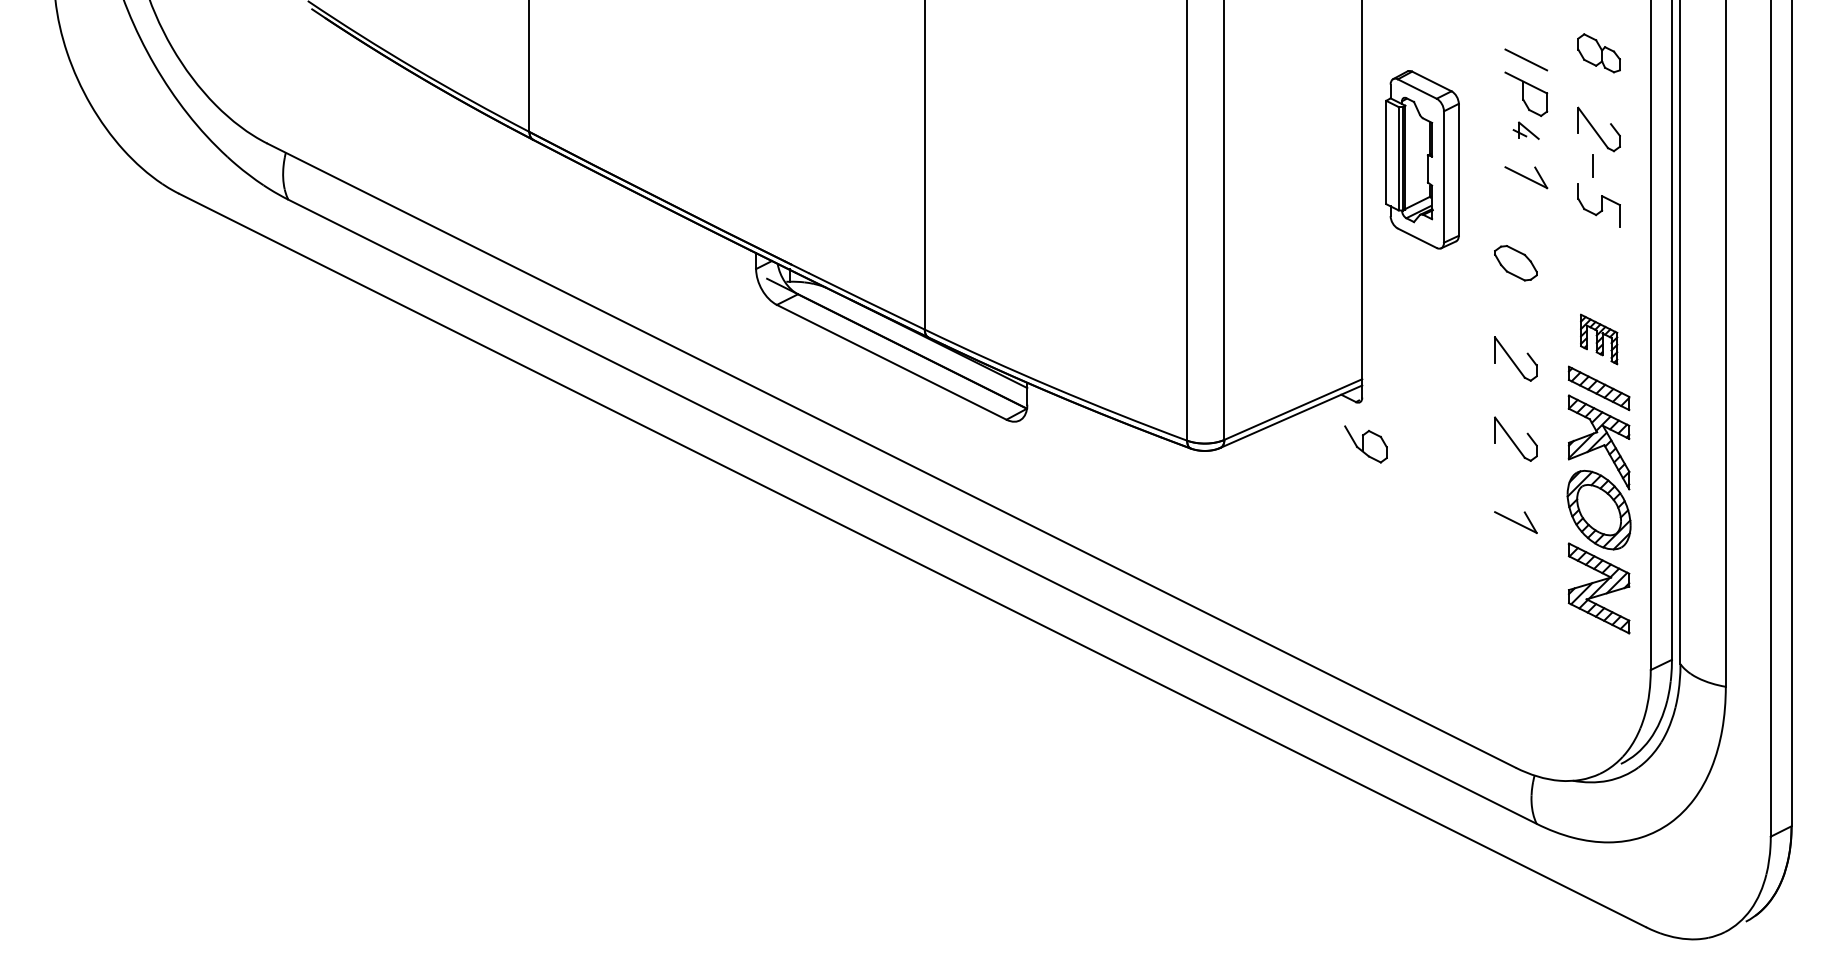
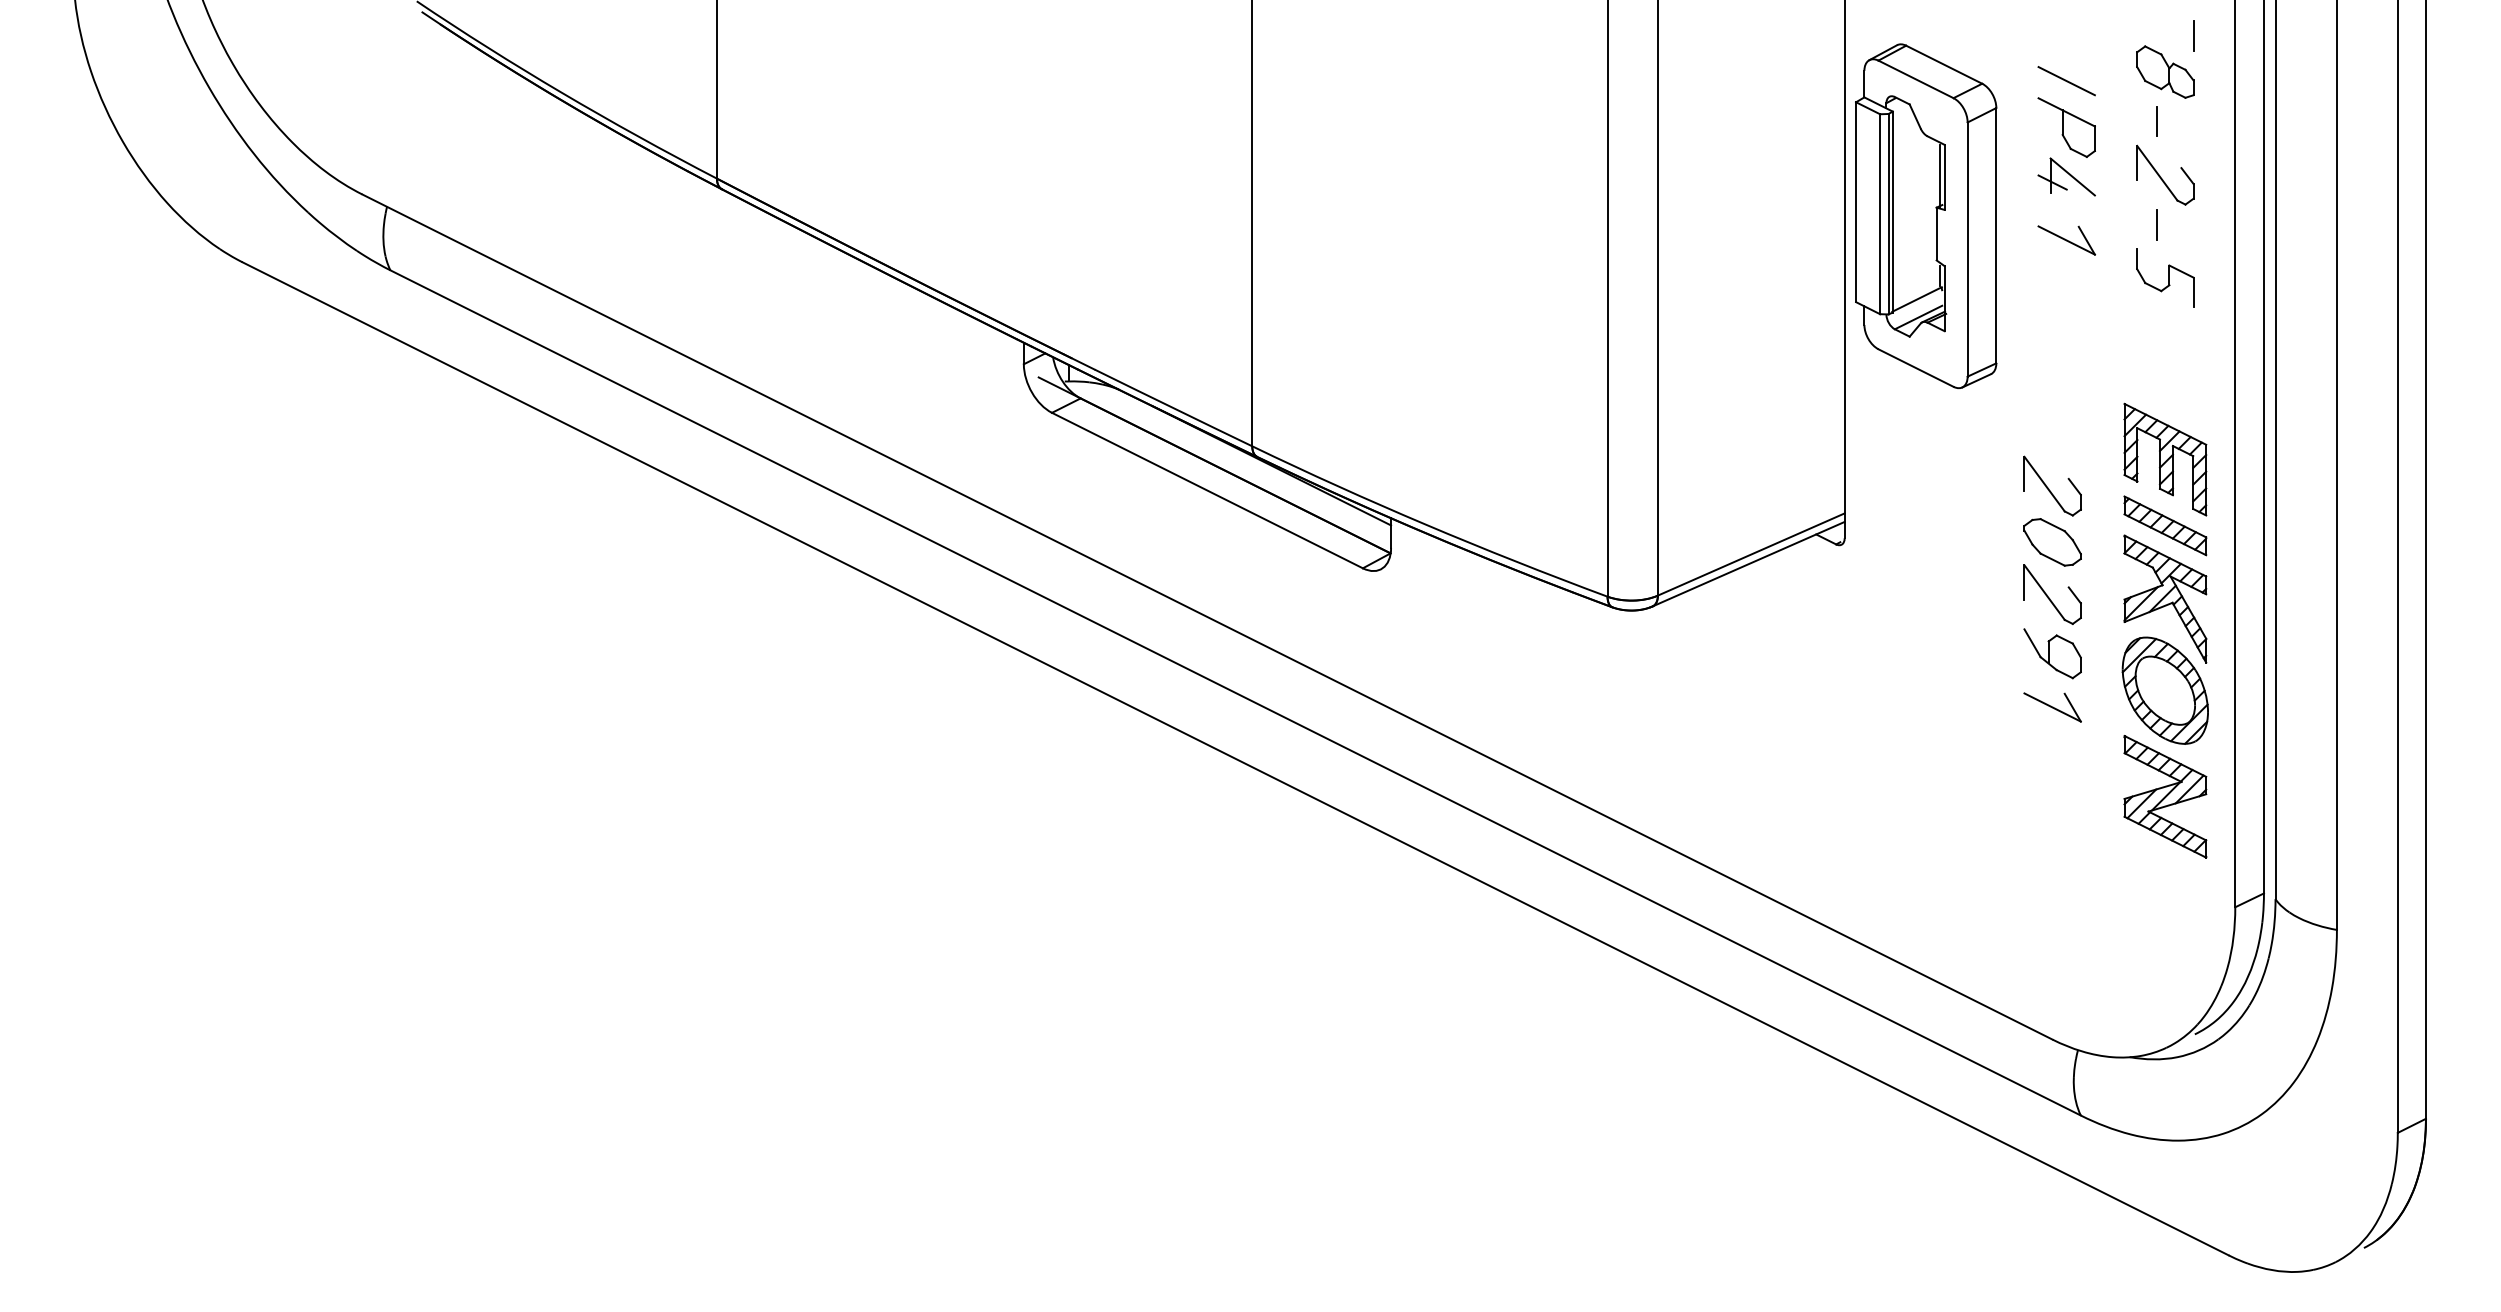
line: (1619, 26) -> (2193, 35), added
line: (1593, 89) -> (2157, 121), added
part: (1526, 130) -> (2066, 176), size x1.67
part: (1422, 159) -> (1926, 216), size x1.43
part: (1515, 263) -> (2052, 542), moved
part: (1599, 339) -> (2165, 459), size x1.67
part: (1365, 444) -> (2052, 653), moved

